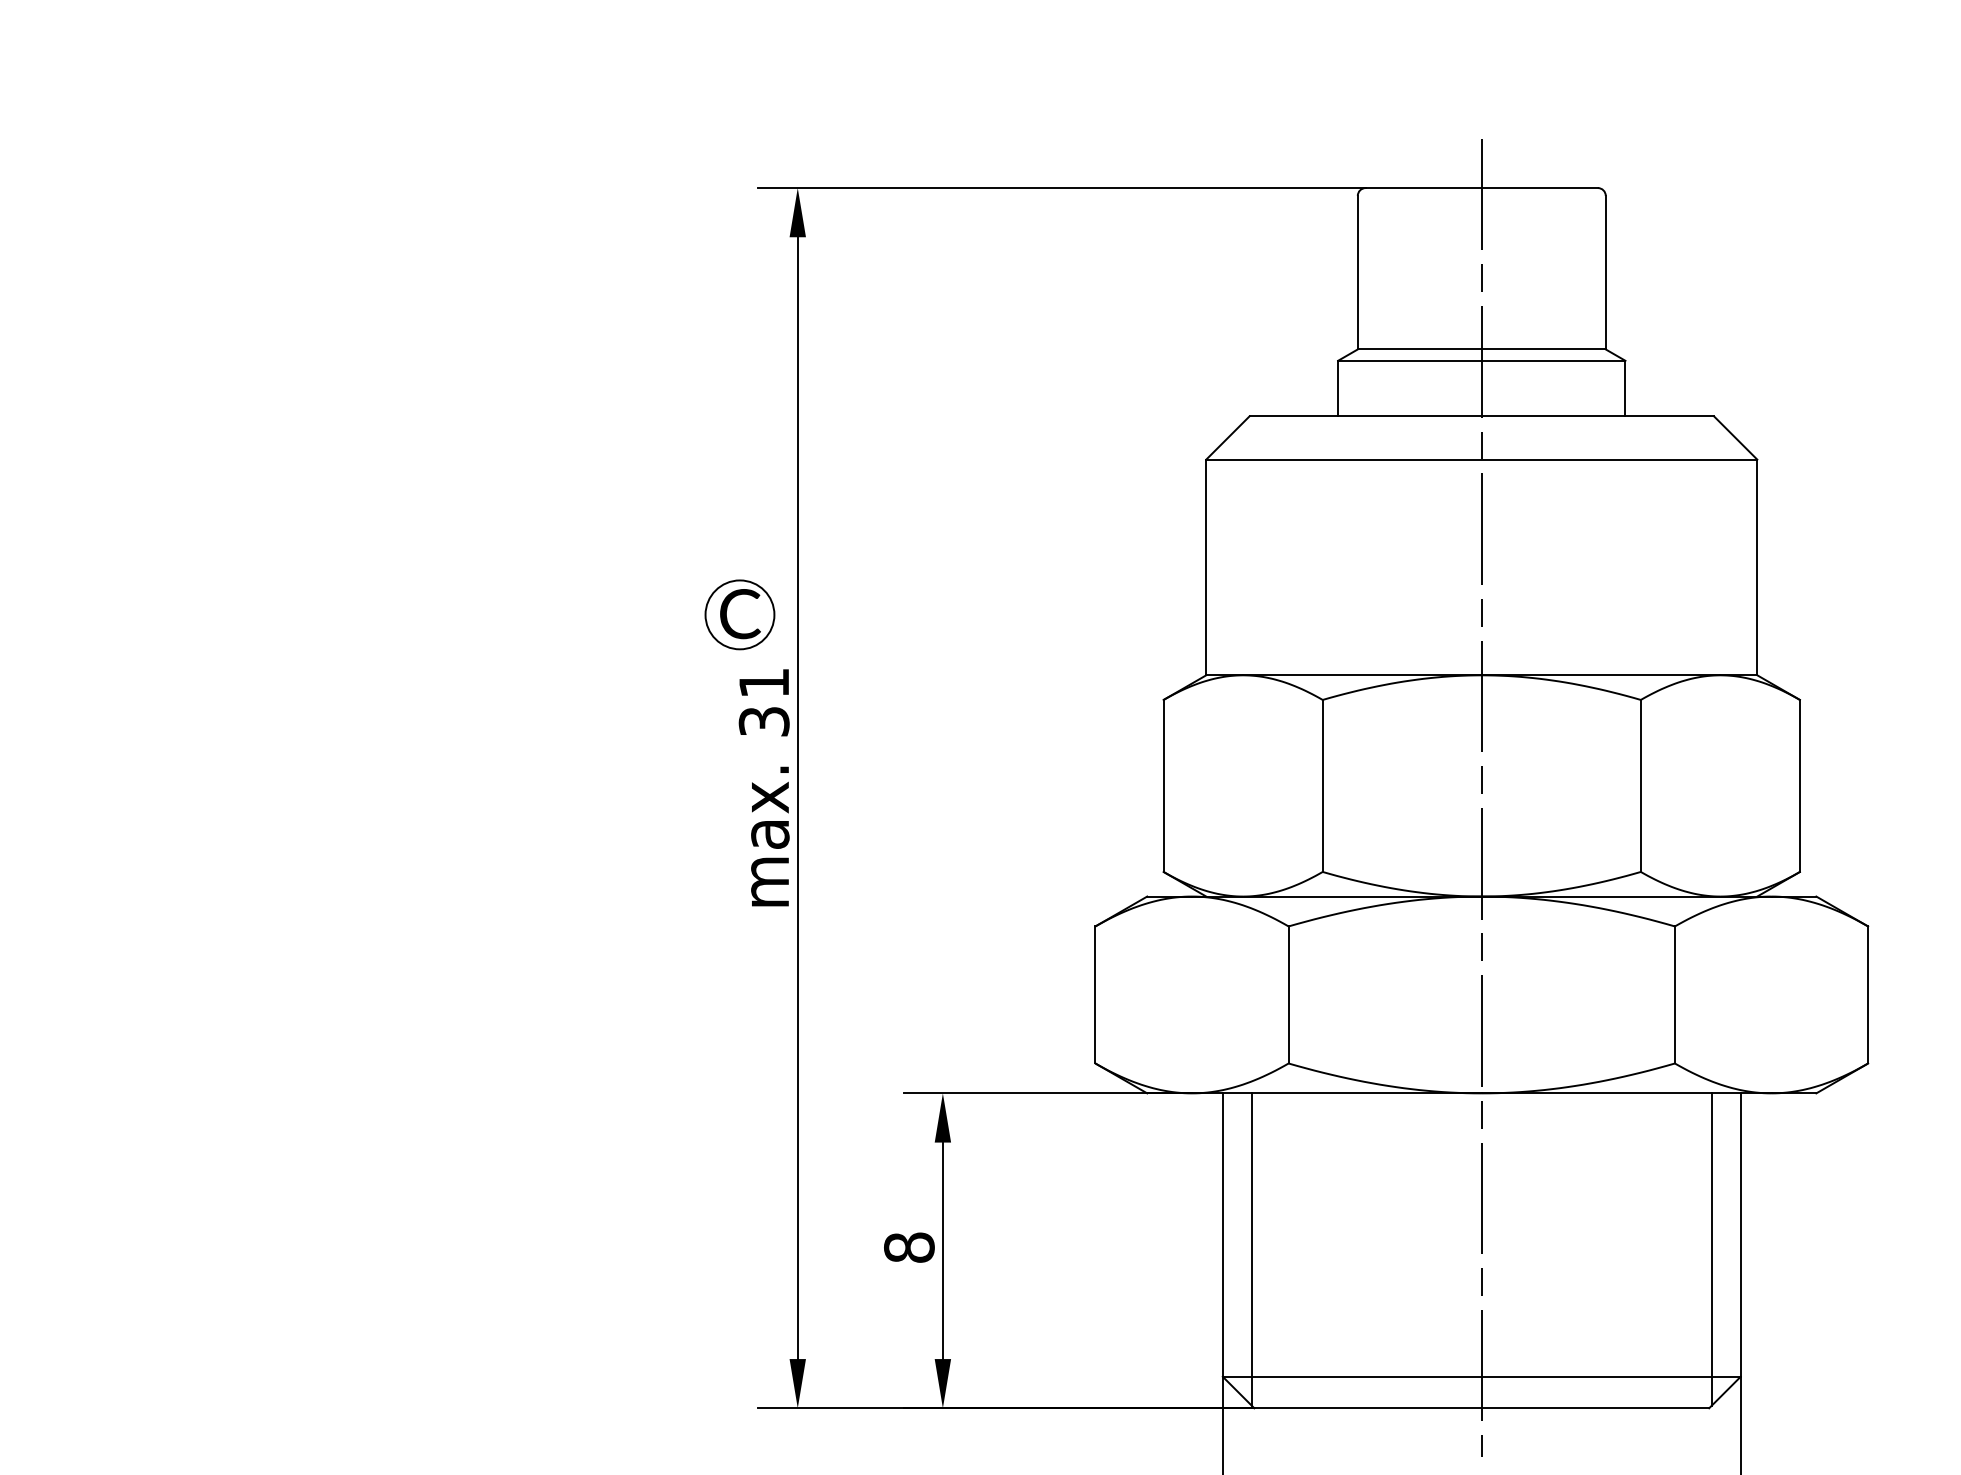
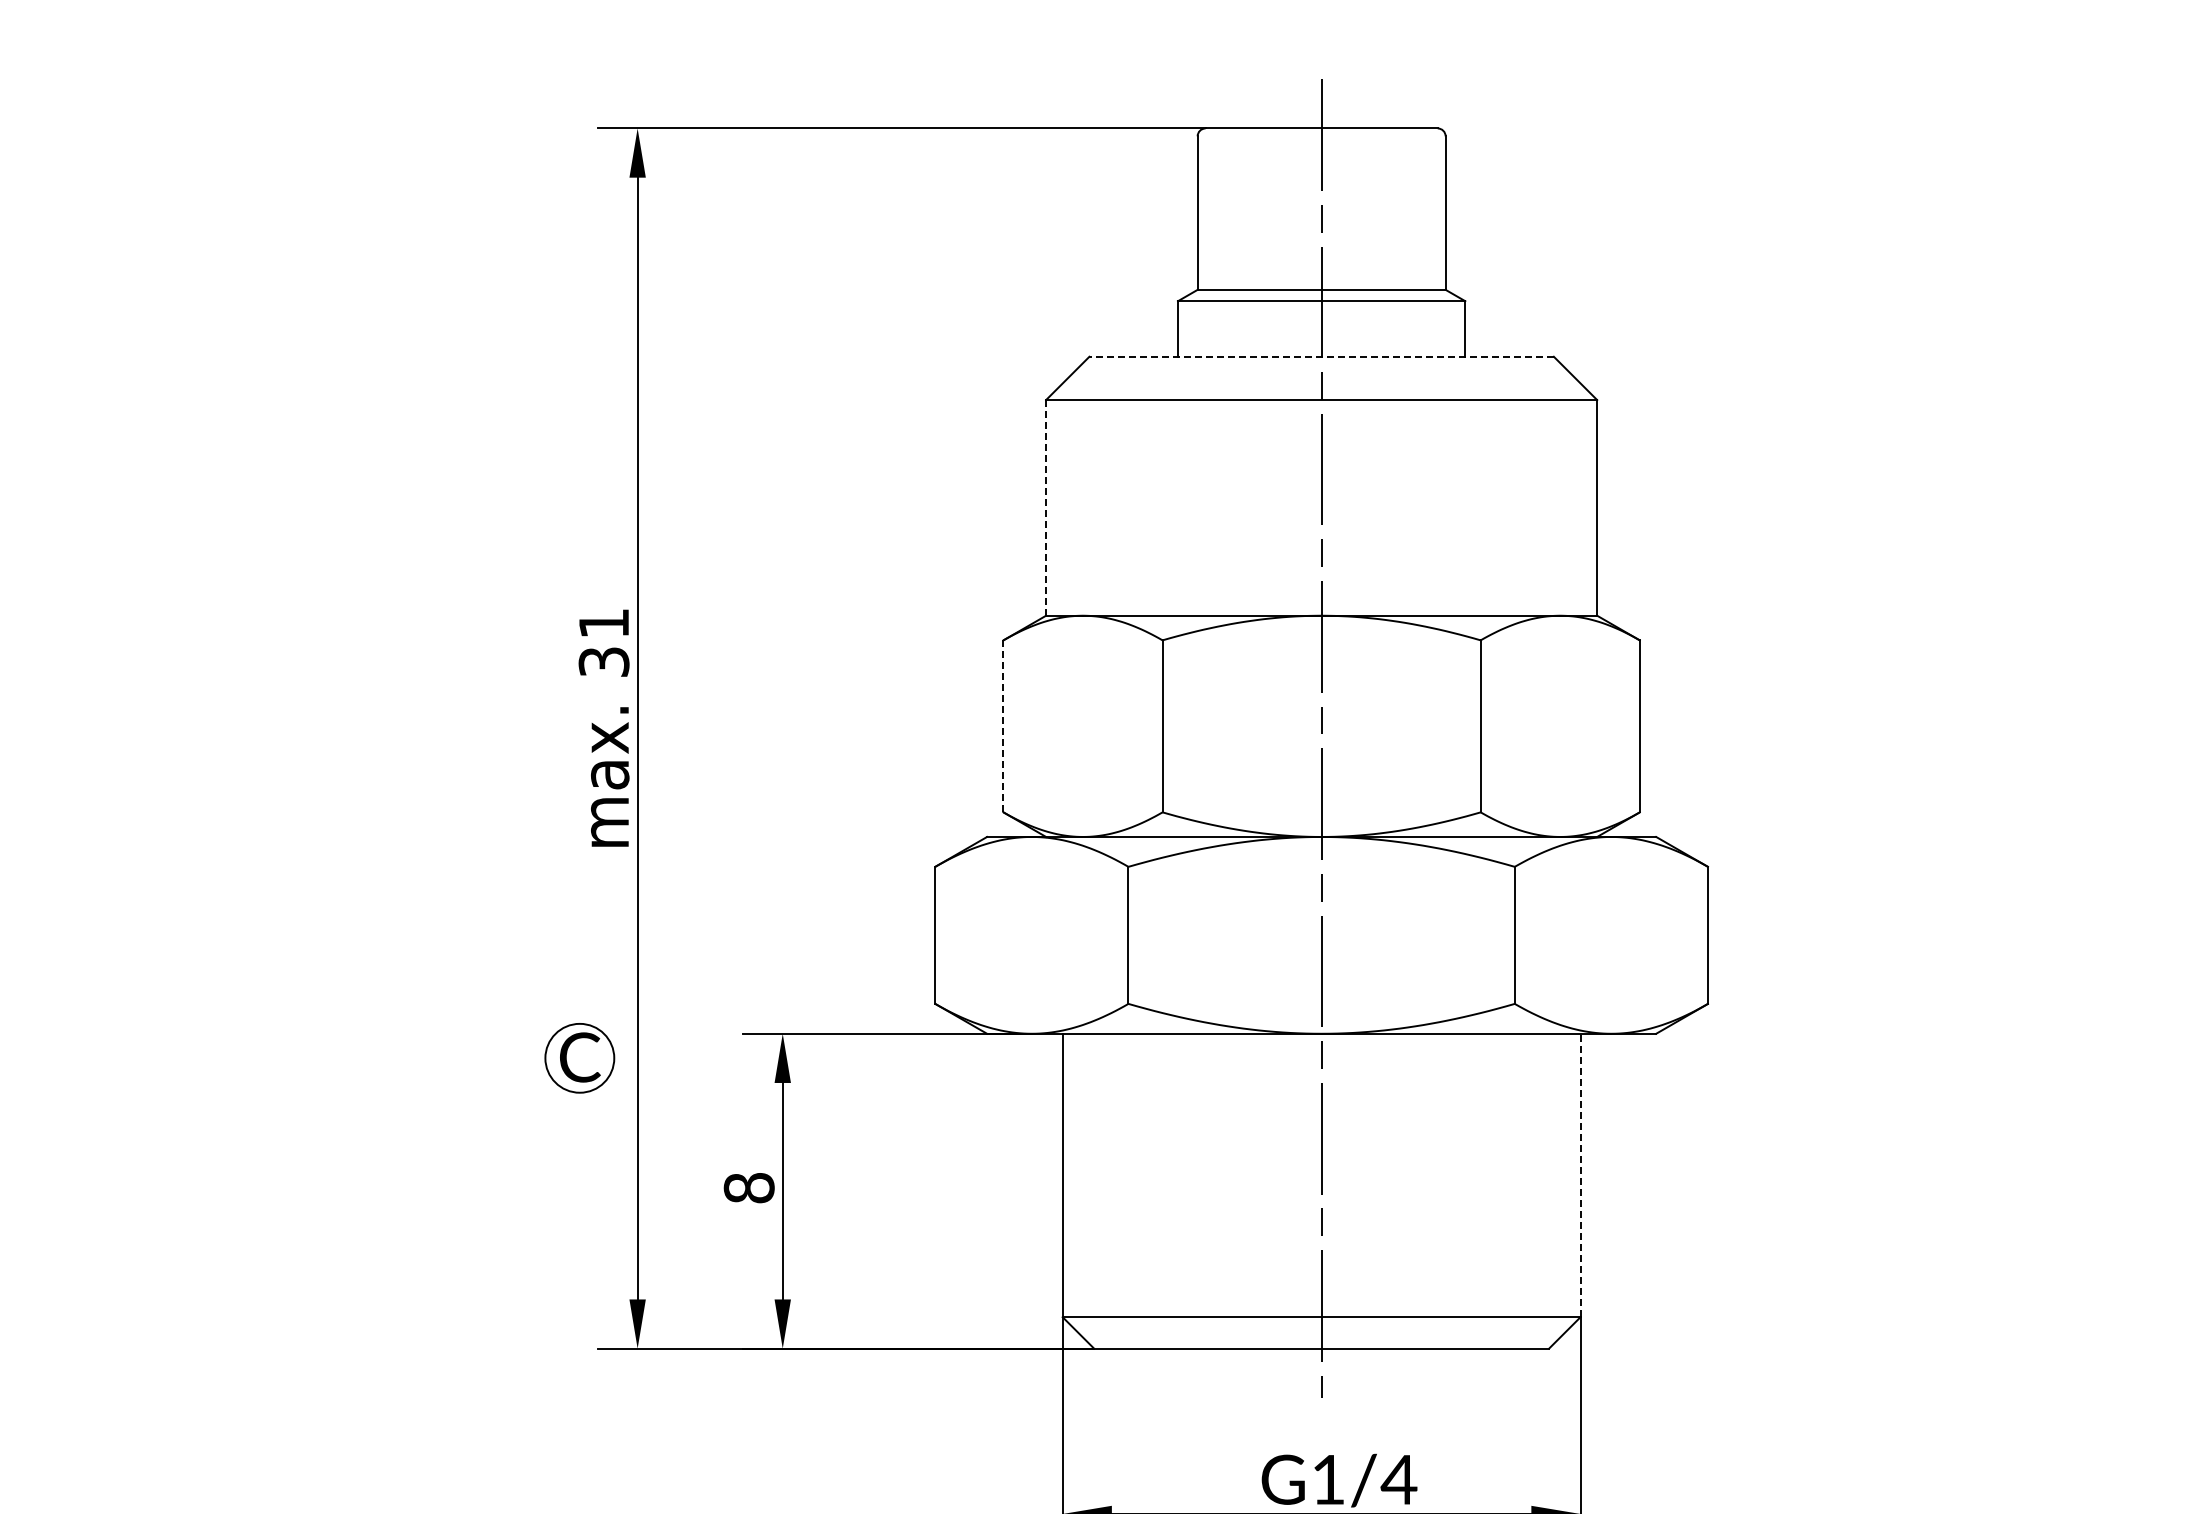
line: (1481, 416) -> (1321, 356), solid -> dashed
line: (1206, 567) -> (1046, 507), solid -> dashed
part: (739, 615) -> (579, 1058), moved
line: (1163, 785) -> (1003, 725), solid -> dashed
line: (1740, 1235) -> (1580, 1175), solid -> dashed
line: (1251, 1249) -> (1091, 1189), removed
line: (1711, 1249) -> (1551, 1189), removed

